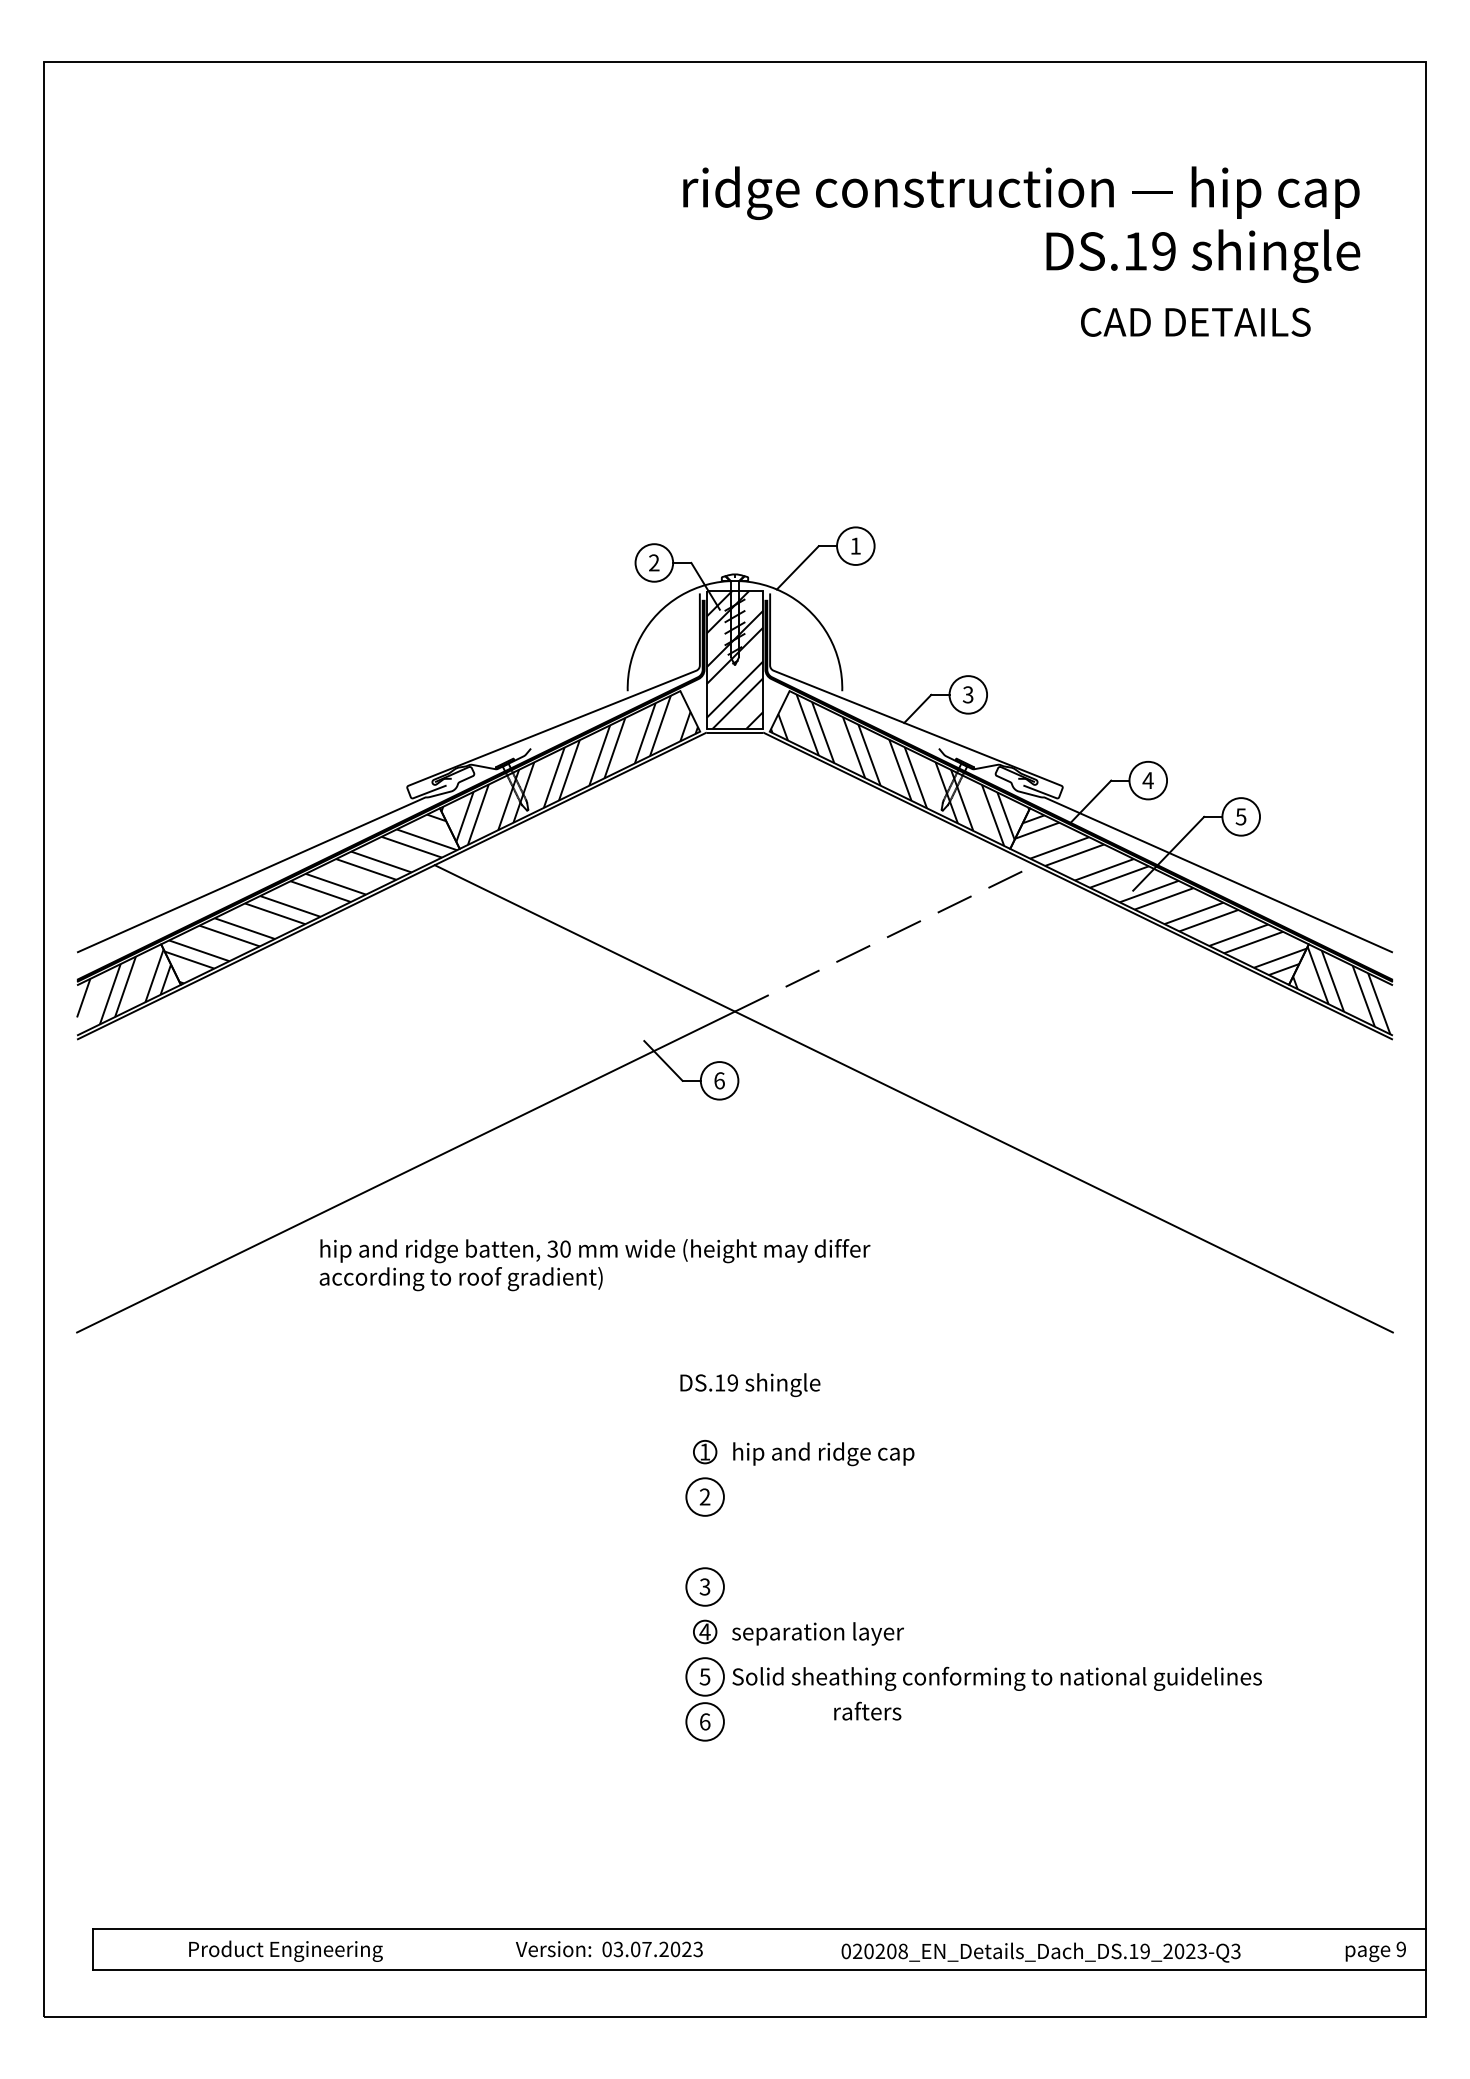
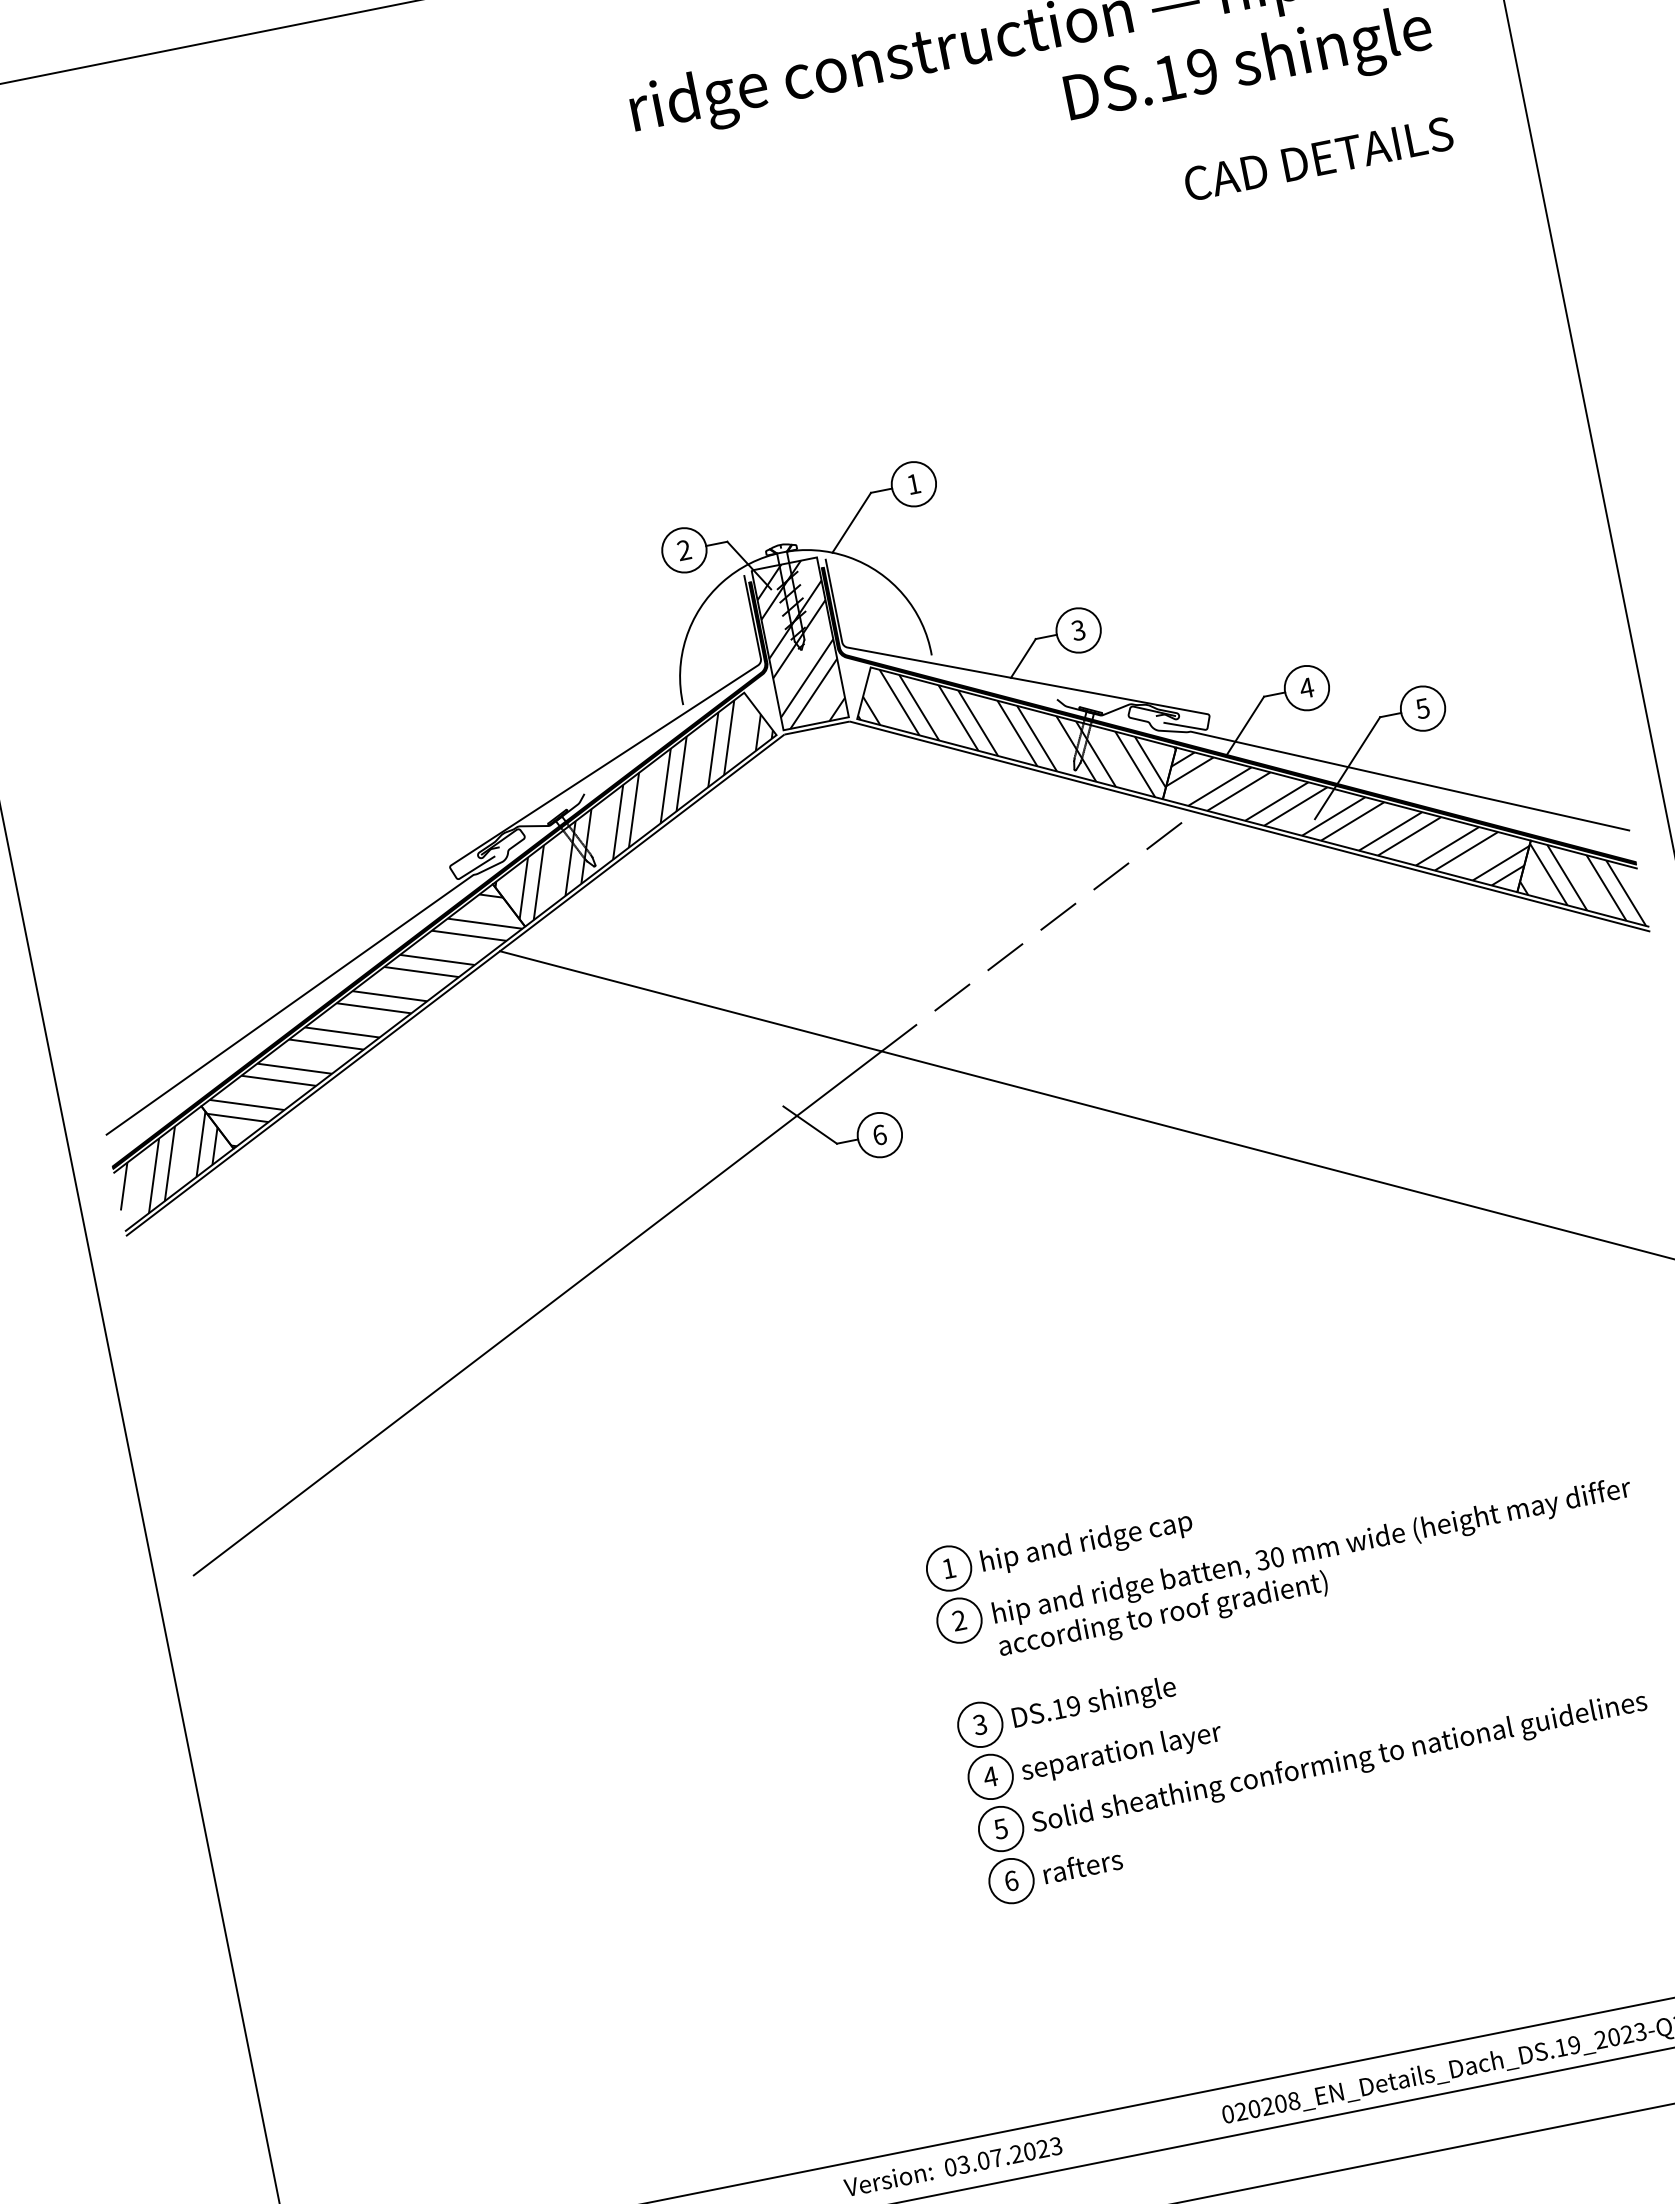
text: (1195, 321) -> (1318, 158), moved
text: (594, 1265) -> (1314, 1569), moved
text: (750, 1384) -> (1094, 1703), moved
circle: (704, 1451) -> (948, 1568), size x1.67
circle: (704, 1631) -> (989, 1776), size x1.67
text: (867, 1710) -> (1082, 1865), moved

